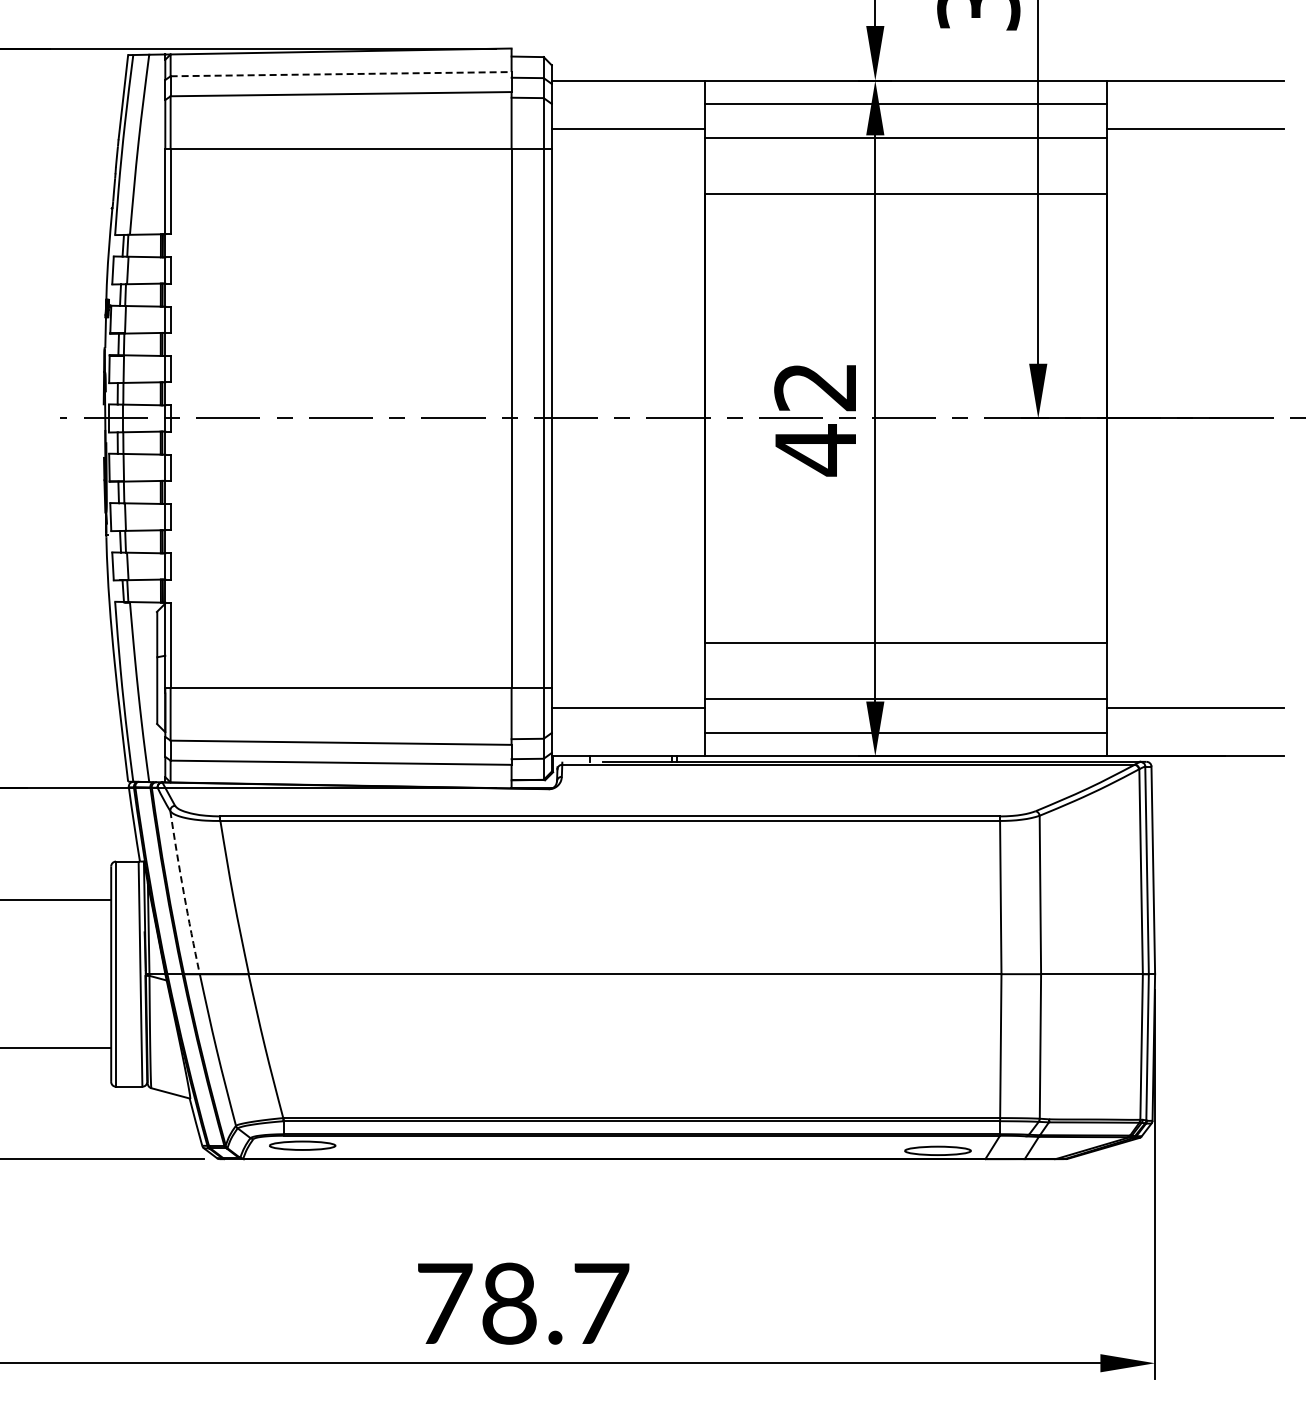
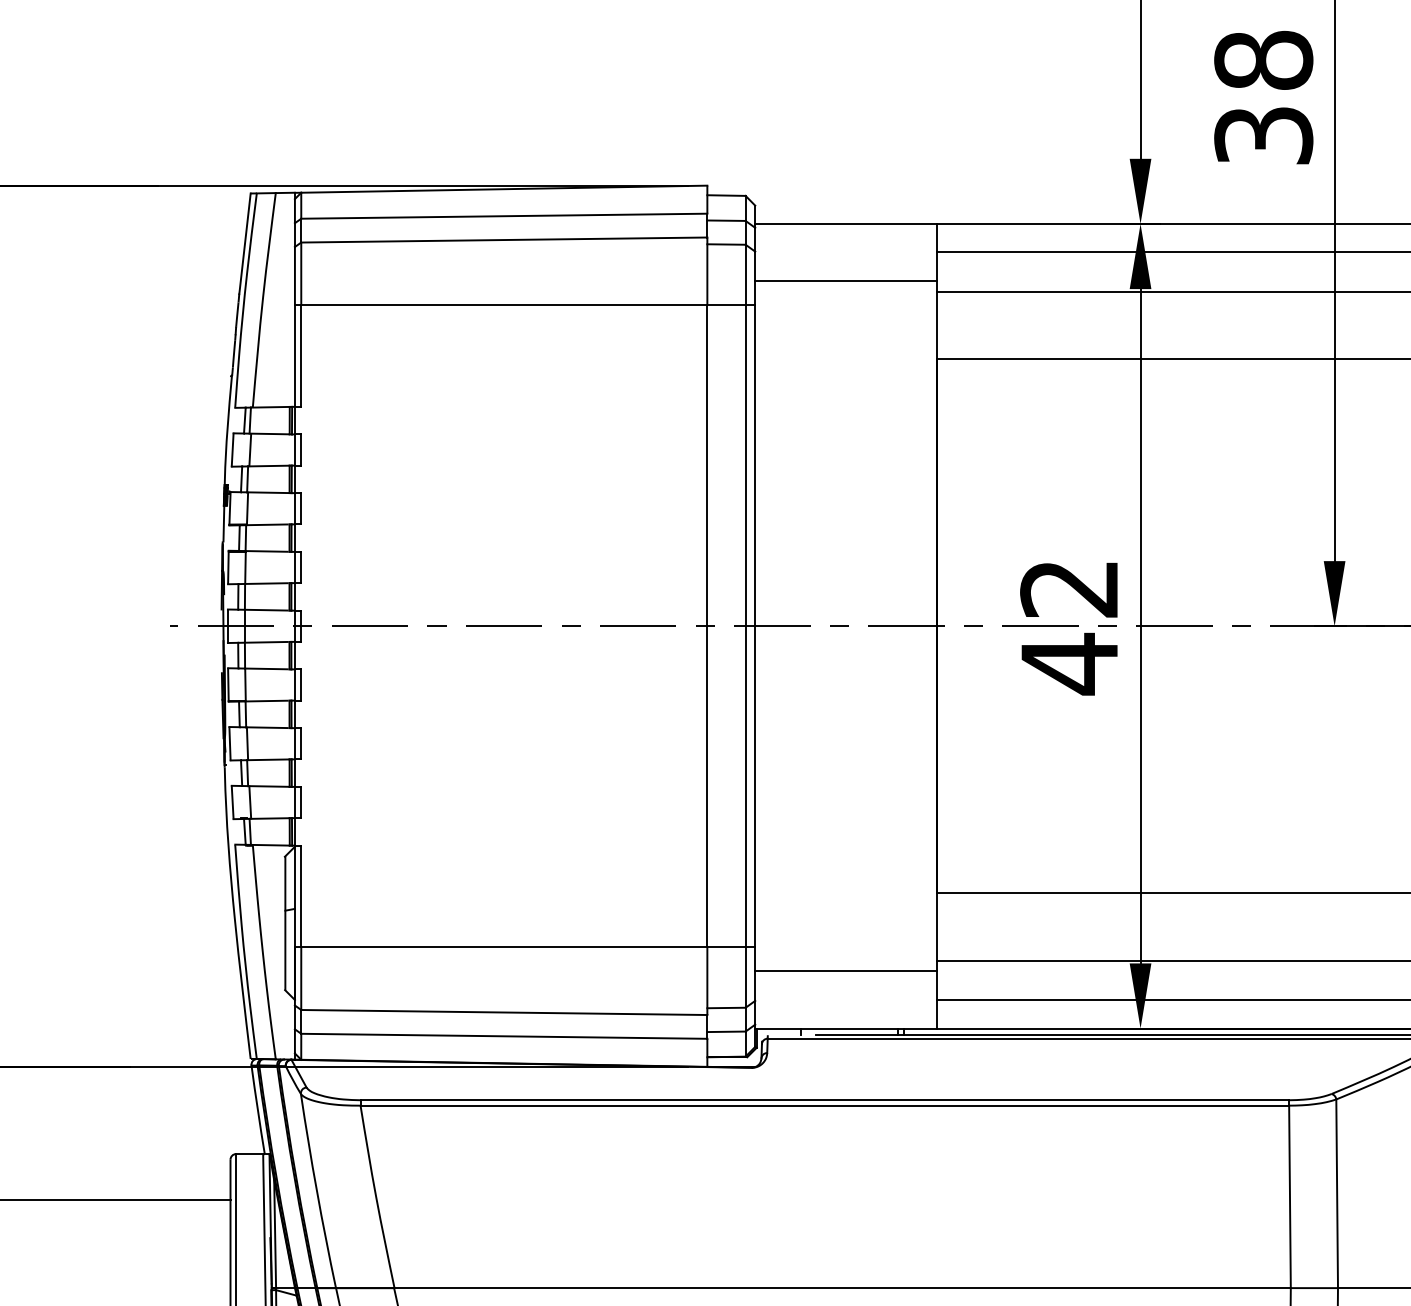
line: (341, 74) -> (504, 216), dashed -> solid
arc: (183, 892) -> (316, 1190), dashed -> solid

